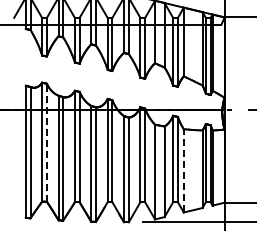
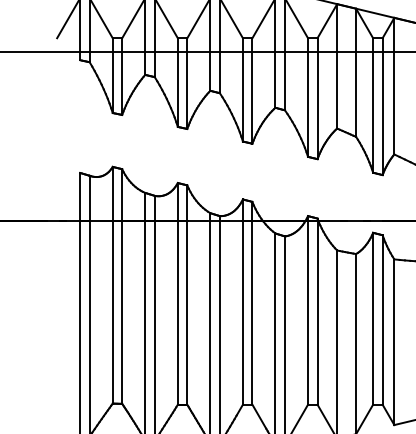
line: (46, 142) -> (121, 285), dashed -> solid
line: (183, 170) -> (393, 341), dashed -> solid

